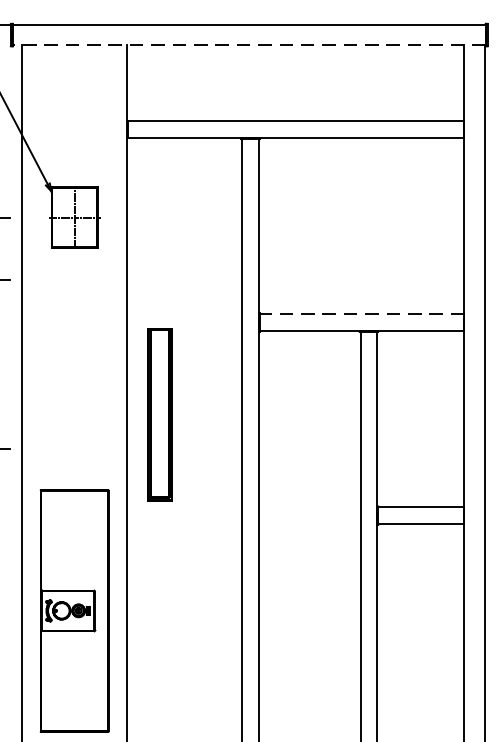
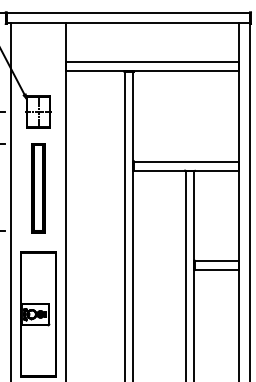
line: (249, 45) -> (128, 23), dashed -> solid
line: (362, 313) -> (186, 161), dashed -> solid
part: (160, 414) -> (38, 188), moved

